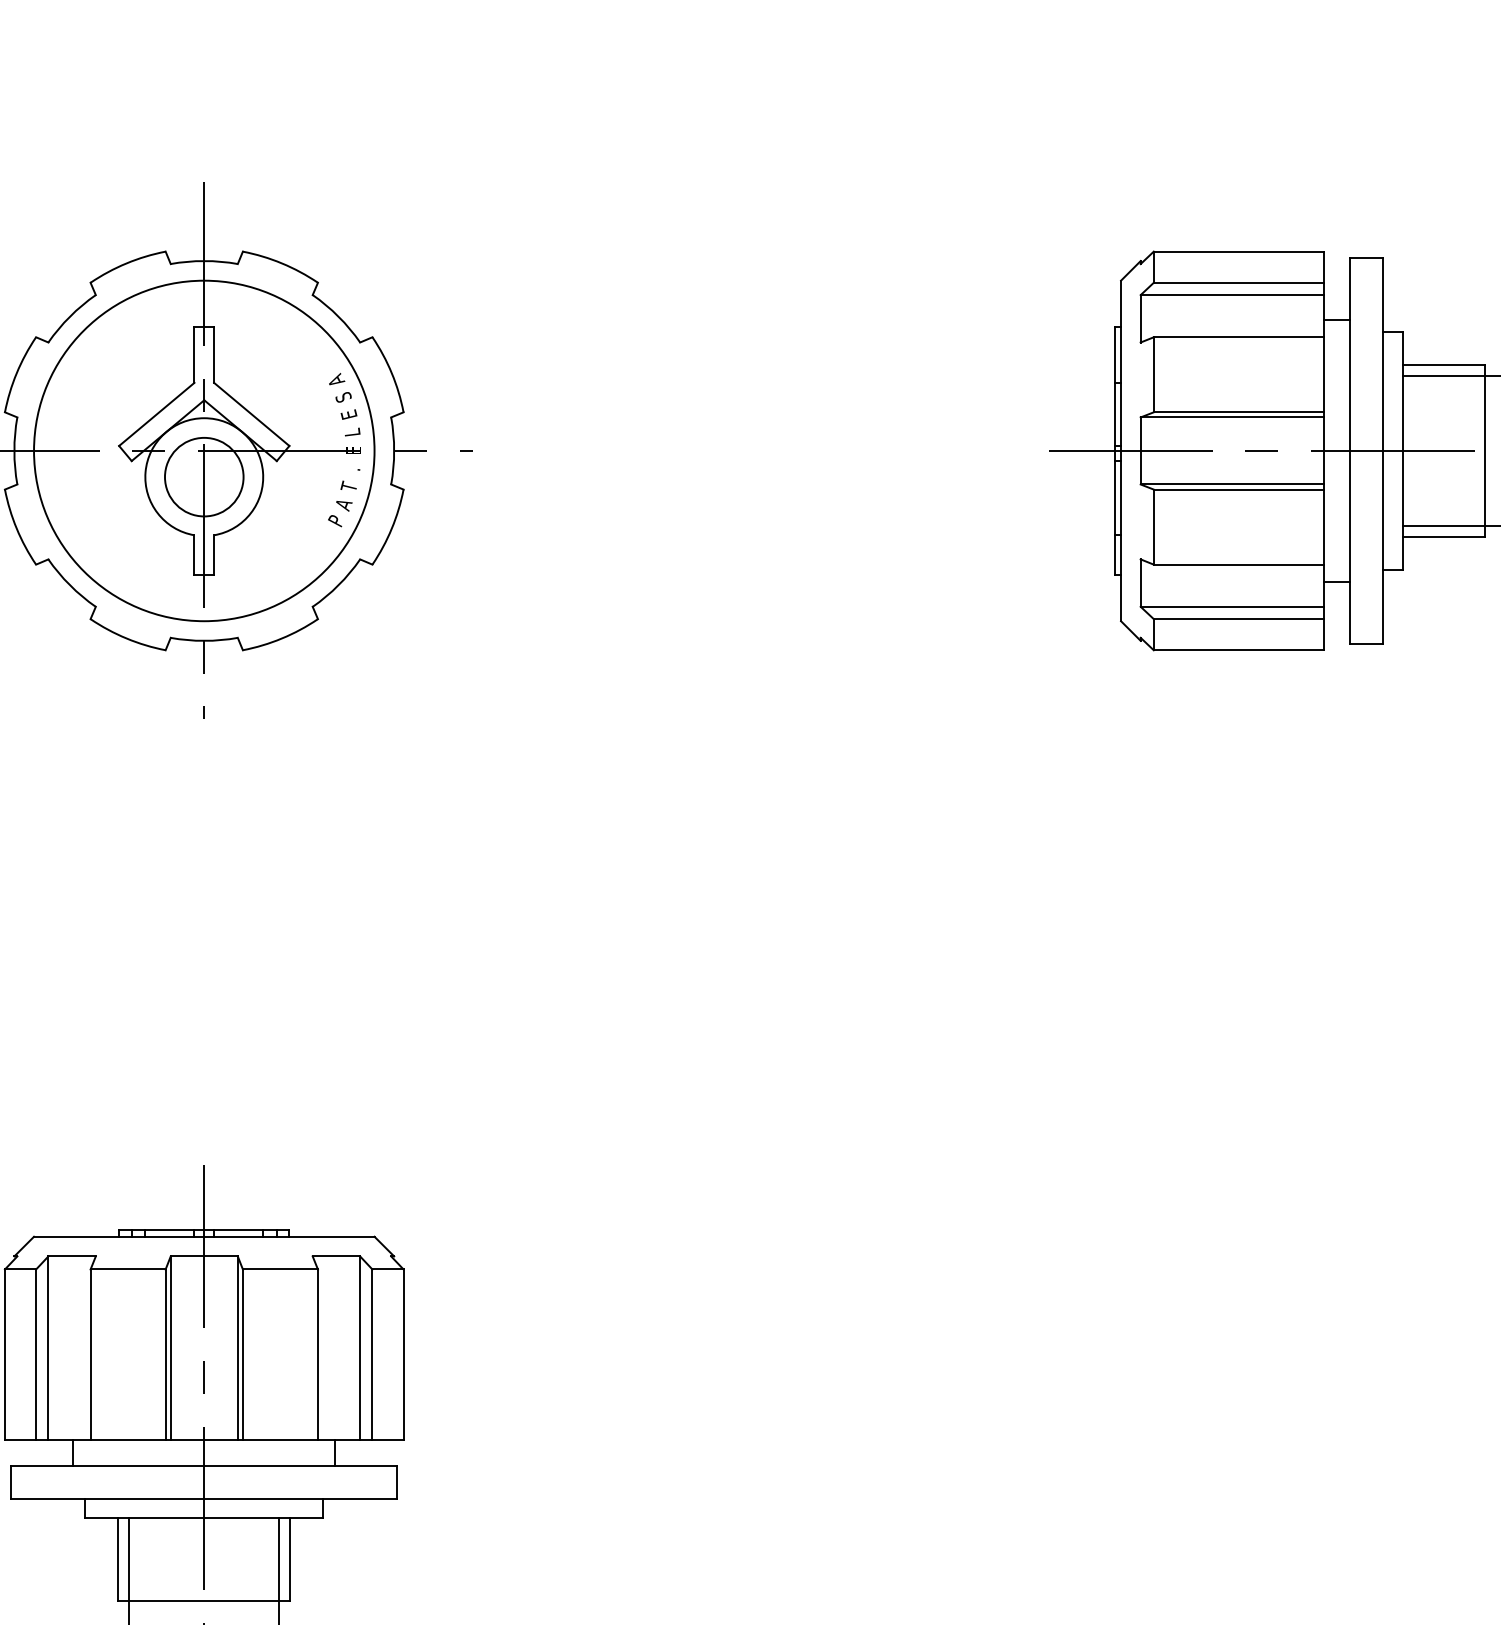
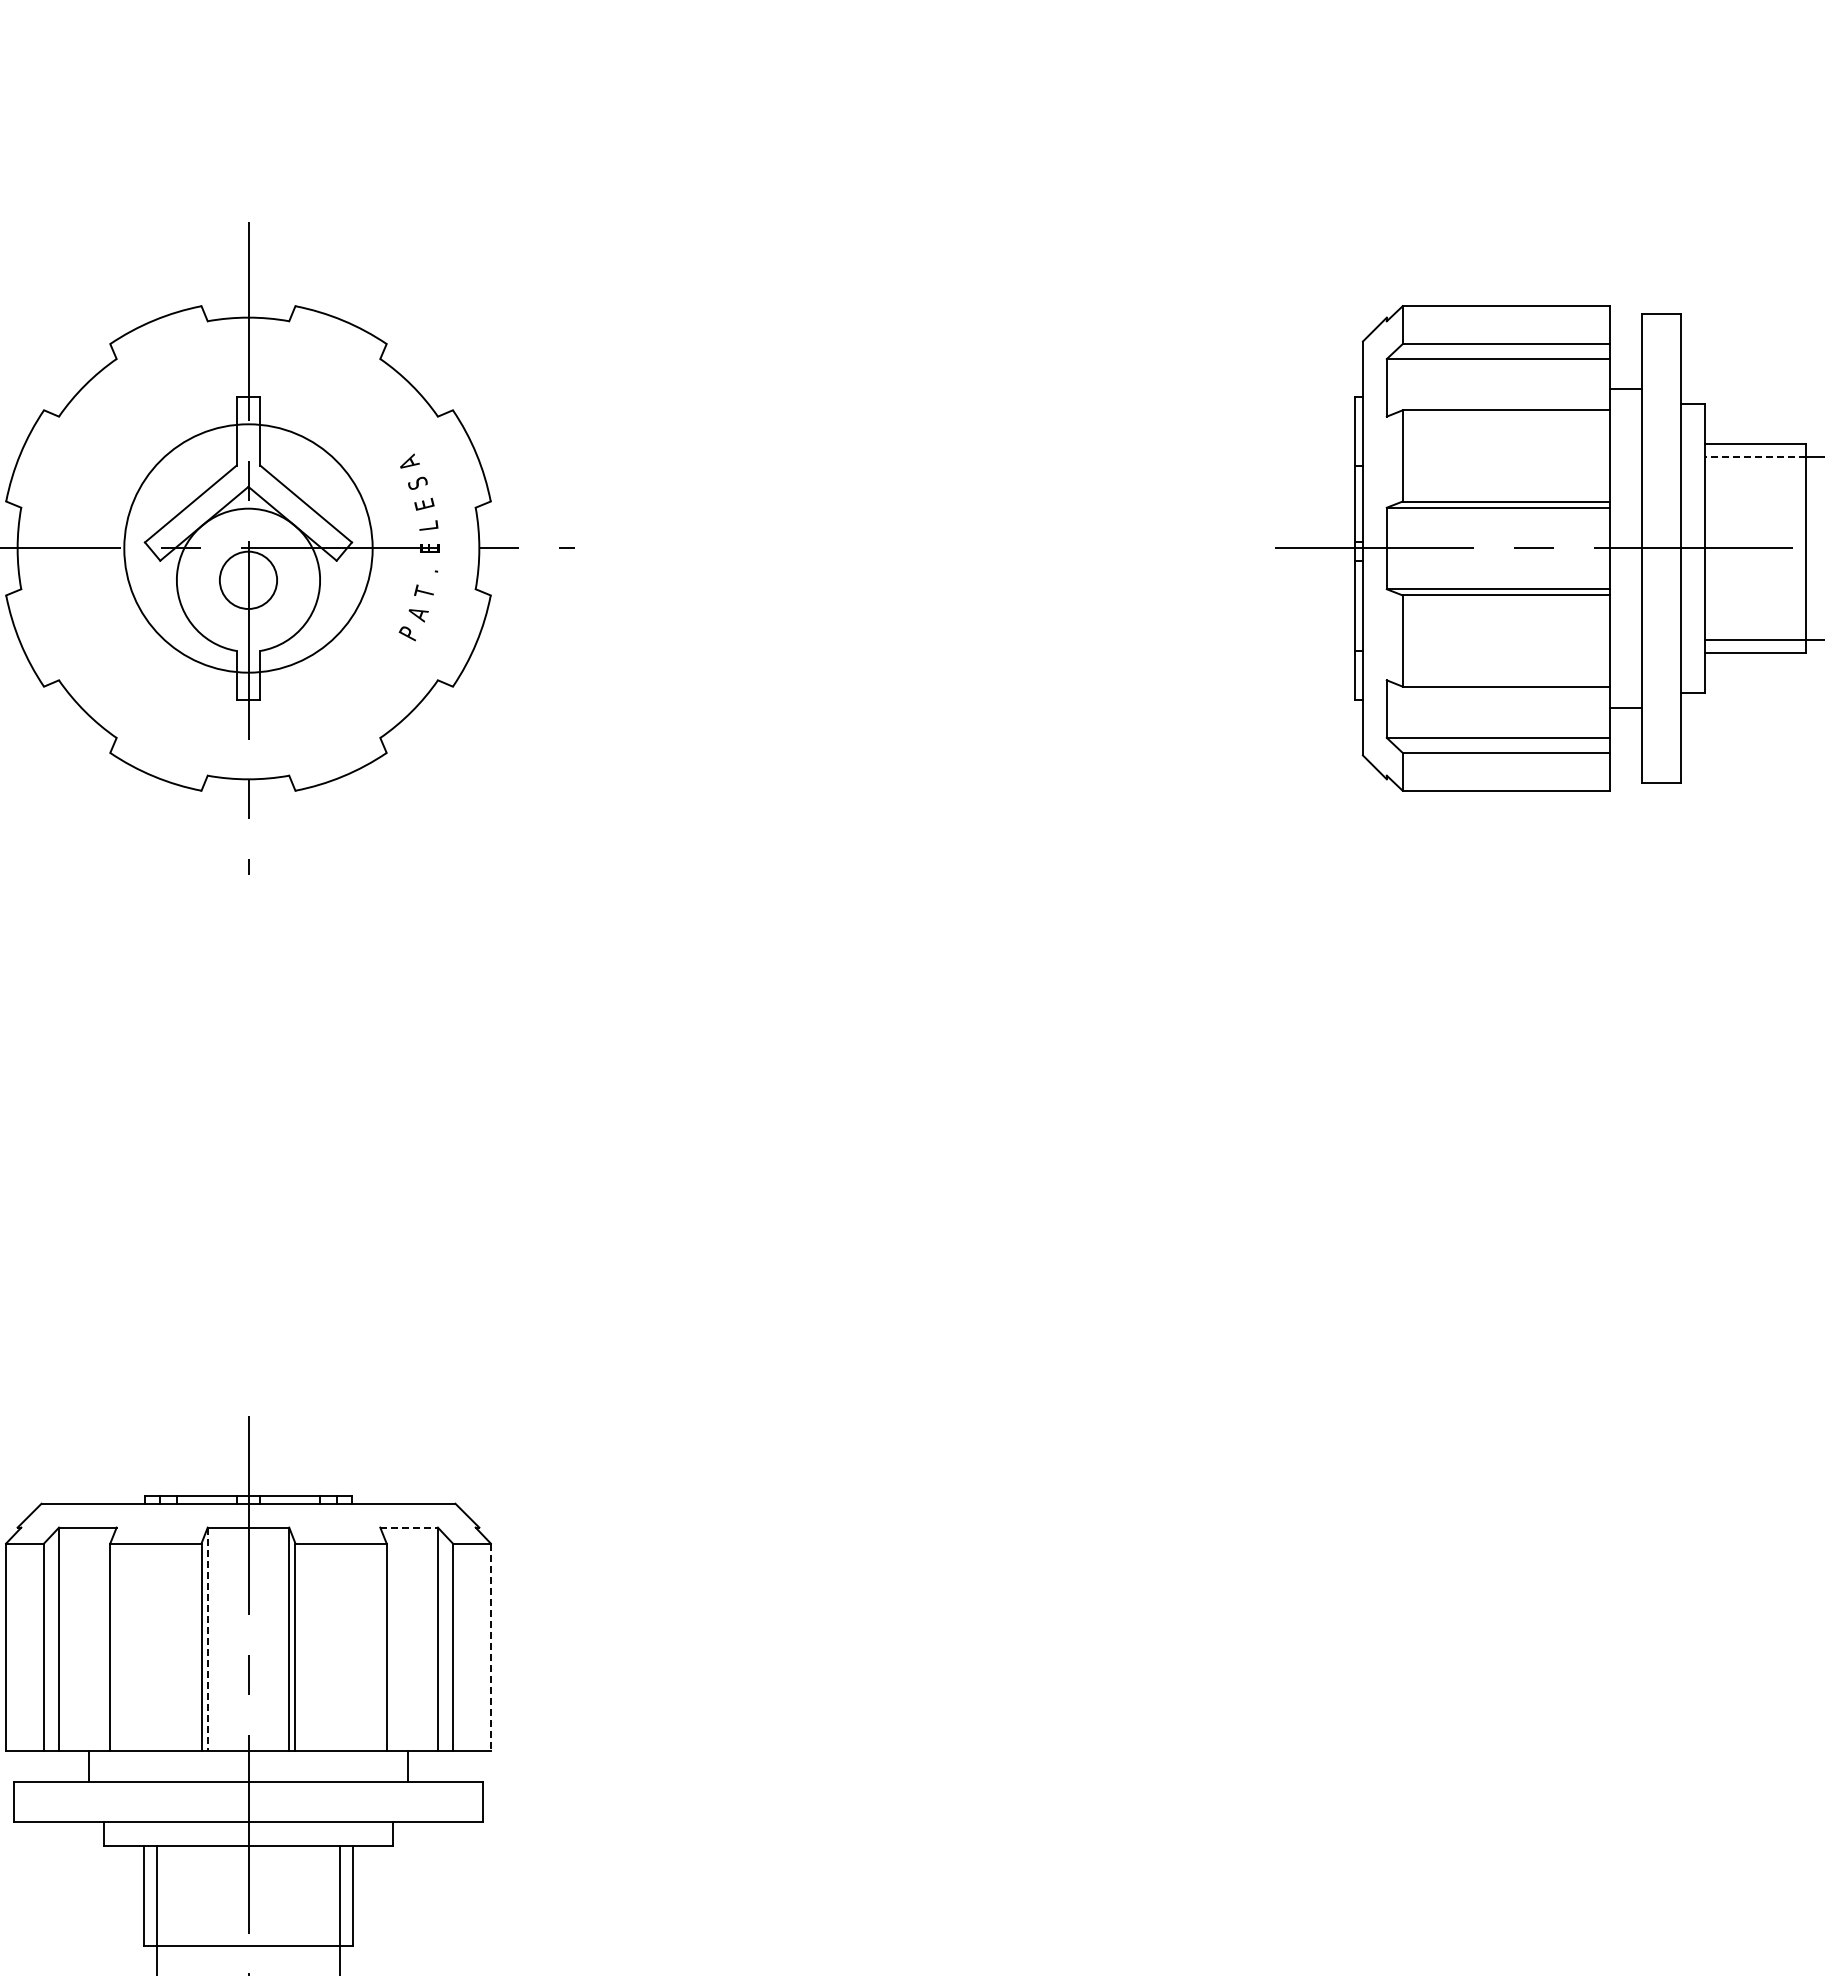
line: (1443, 376) -> (1754, 457), solid -> dashed
circle: (204, 450) -> (248, 548), size x0.6
circle: (204, 477) -> (248, 580), size x0.6
line: (336, 1256) -> (409, 1527), solid -> dashed
line: (170, 1348) -> (207, 1639), solid -> dashed
line: (403, 1355) -> (490, 1647), solid -> dashed

